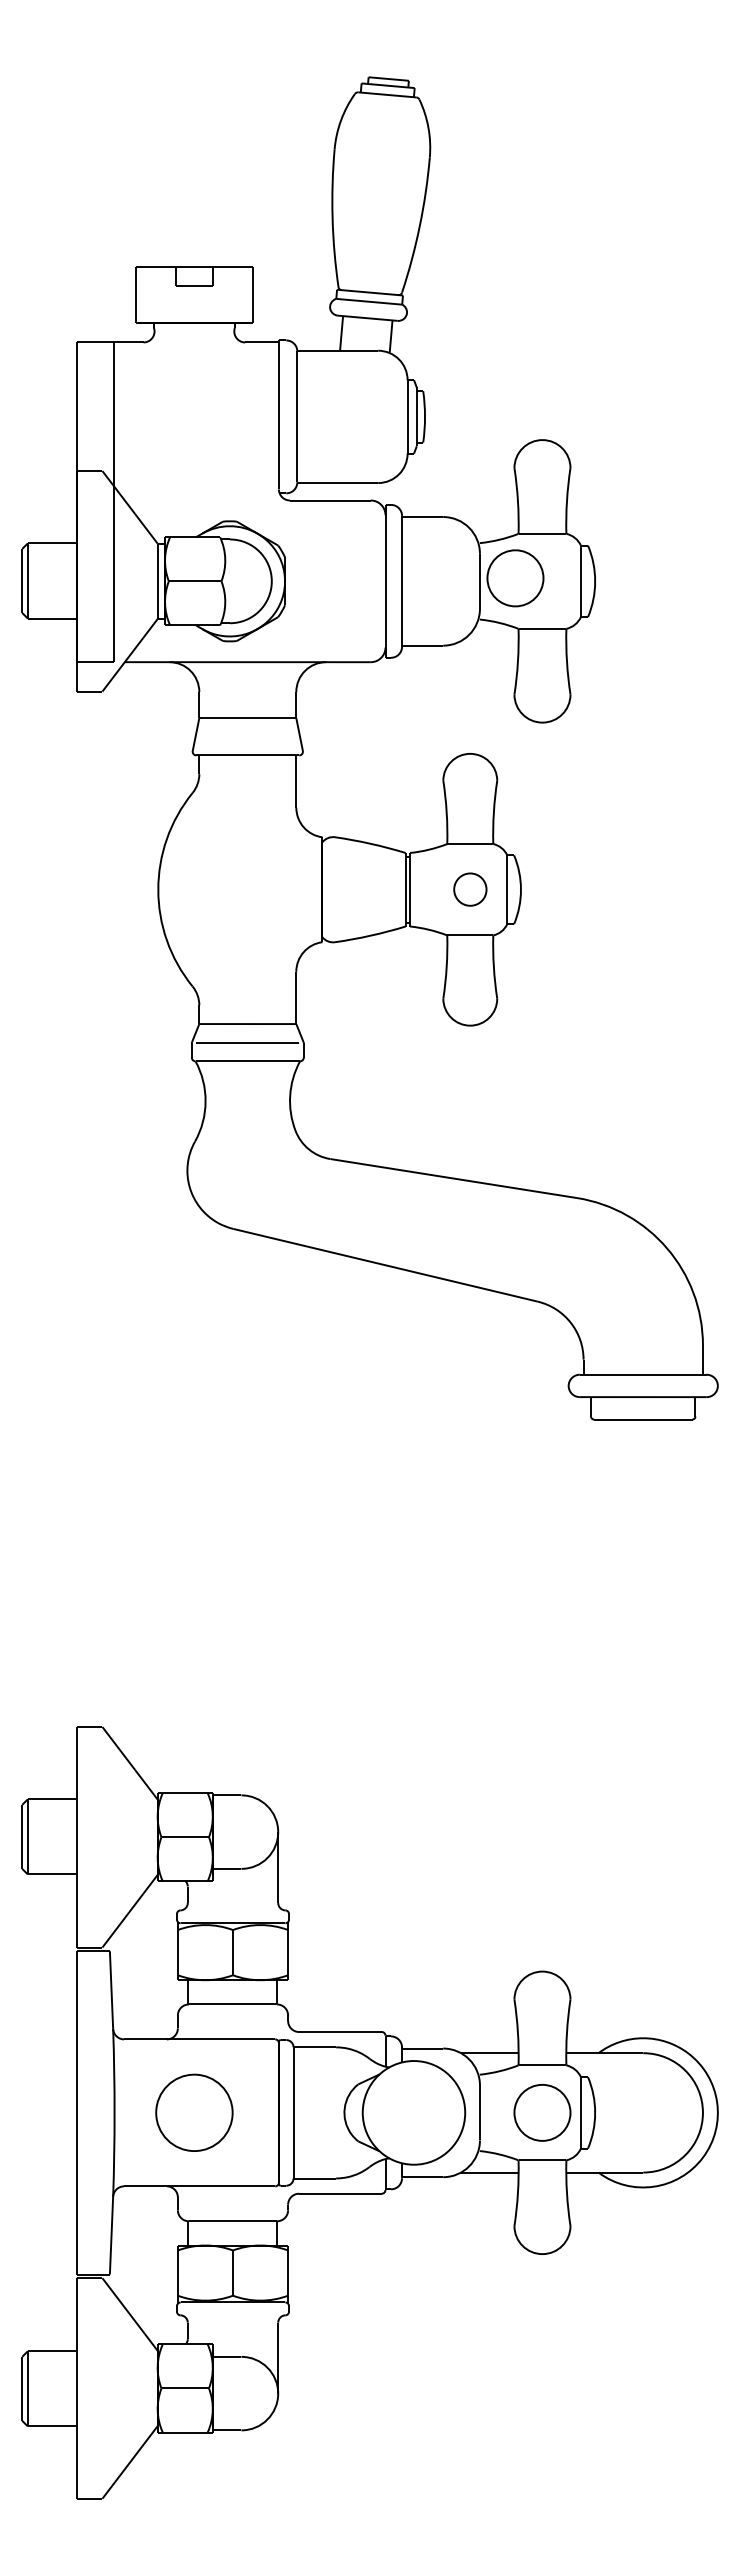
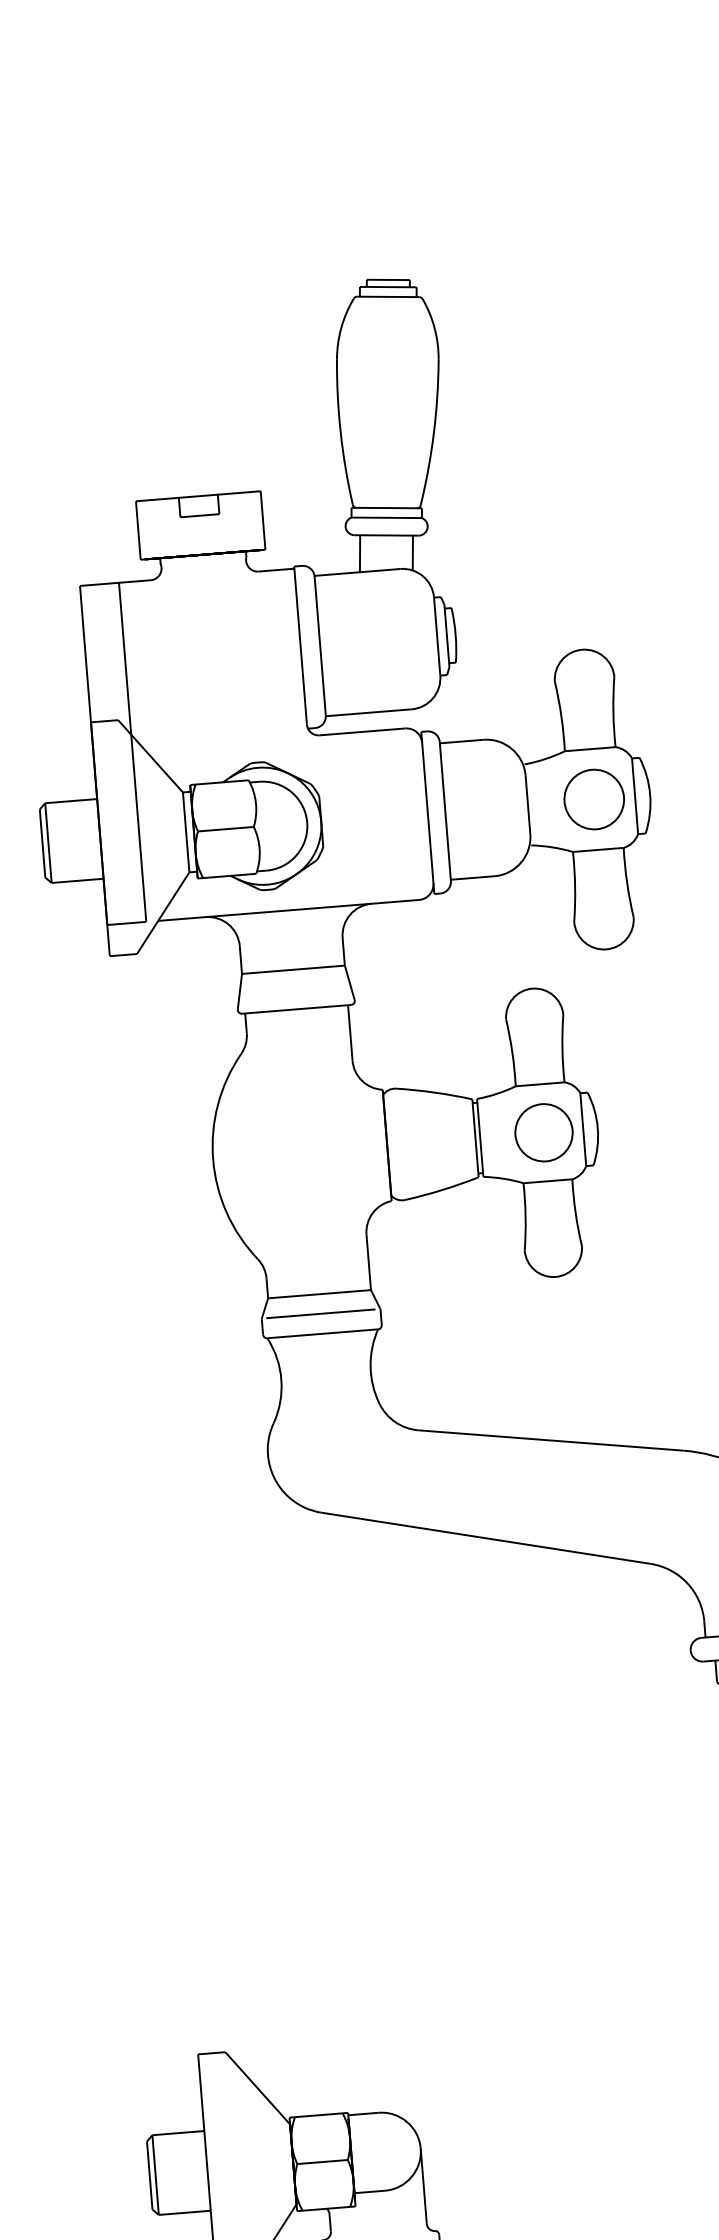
part: (515, 578) -> (594, 799), moved
part: (470, 889) -> (544, 1132), size x1.67

